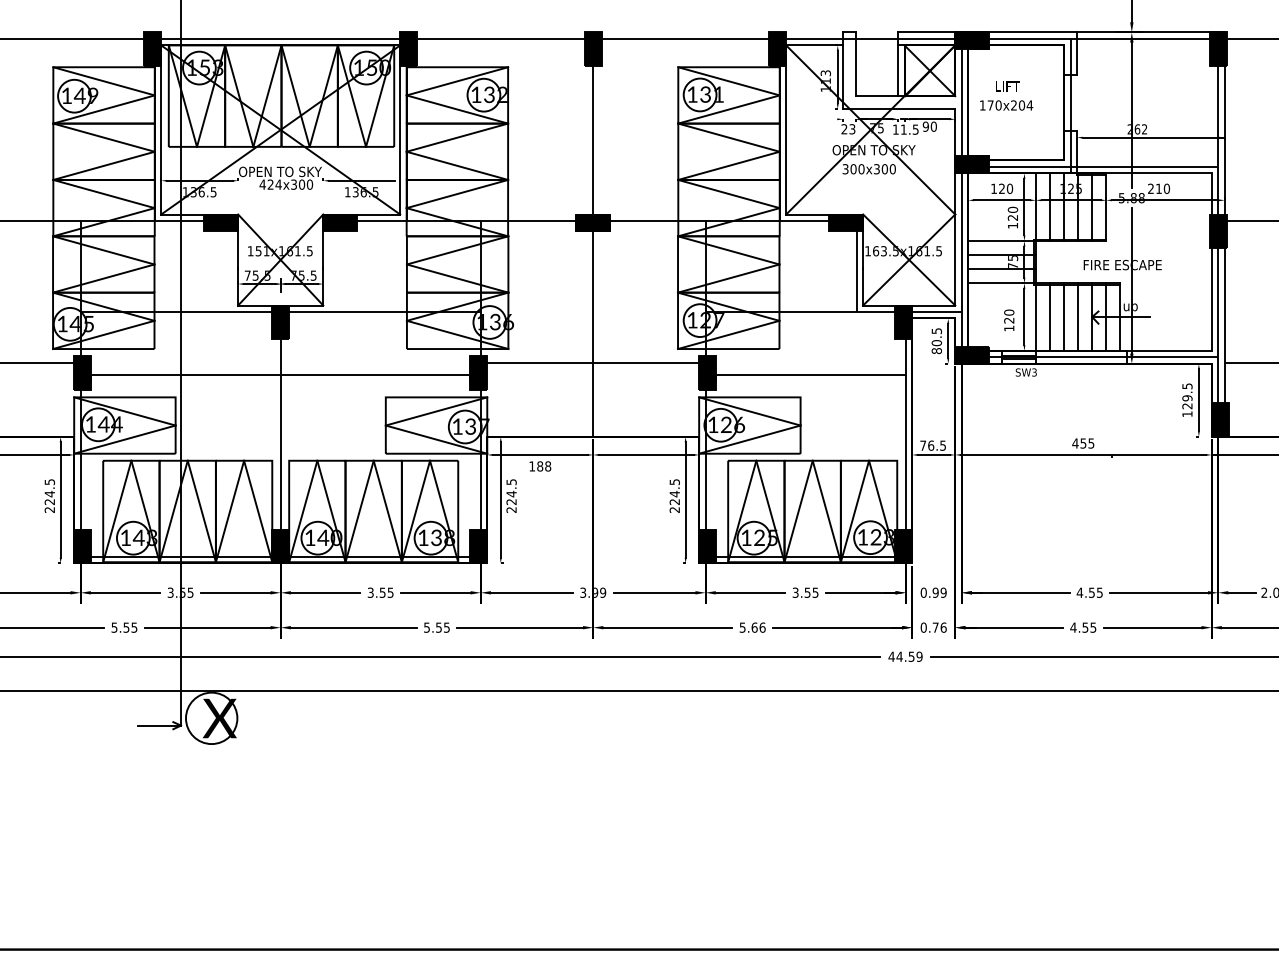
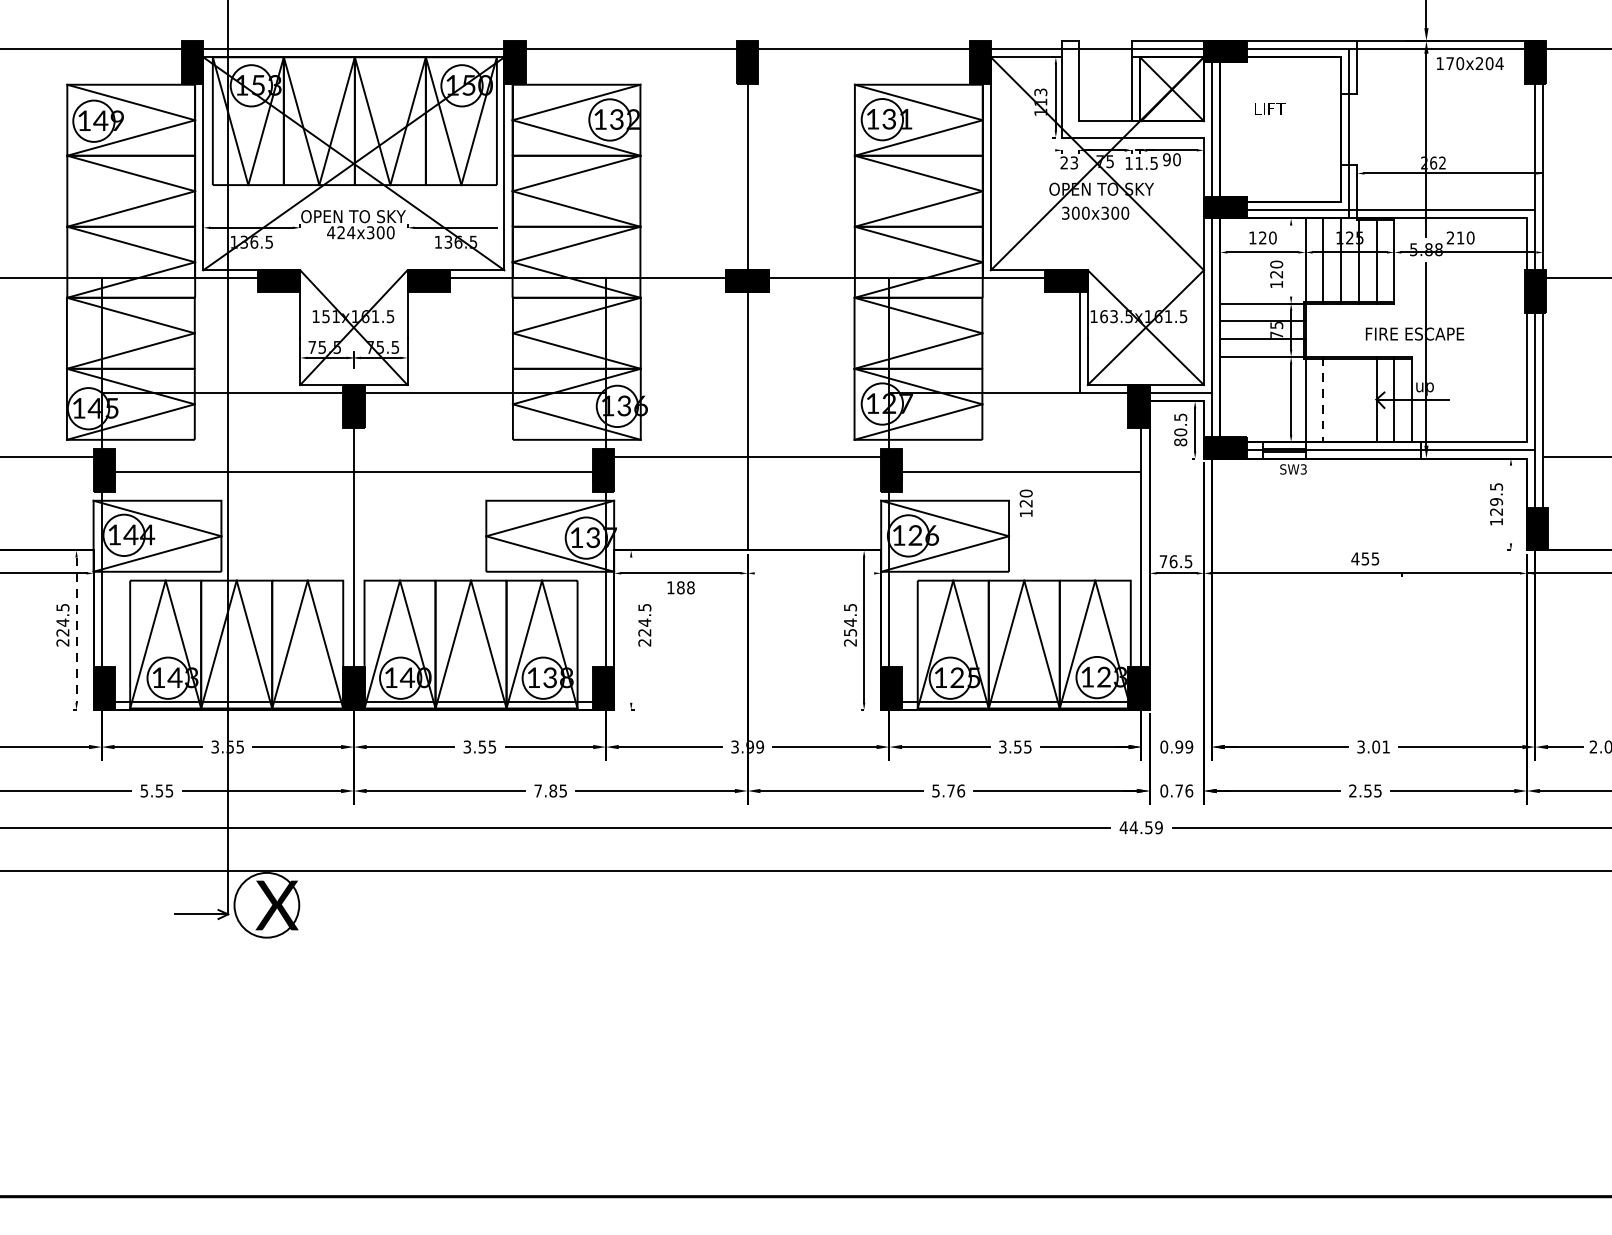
text: (1006, 105) -> (1470, 63), moved
line: (1024, 207) -> (1291, 261), removed
line: (1064, 316) -> (1341, 398), removed
line: (1078, 316) -> (1359, 398), removed
line: (1049, 317) -> (1322, 400), solid -> dashed
text: (1009, 320) -> (1026, 503), moved
line: (1198, 400) -> (1510, 504), removed
line: (645, 454) -> (813, 572), removed
line: (500, 499) -> (630, 629), removed
line: (60, 500) -> (76, 630), solid -> dashed
text: (674, 501) -> (850, 631), 224.5 -> 254.5
text: (1089, 592) -> (1373, 746), 4.55 -> 3.01
text: (432, 627) -> (545, 790), 5.55 -> 7.85
text: (754, 627) -> (950, 790), 5.66 -> 5.76
text: (1073, 627) -> (1352, 790), 4.55 -> 2.55

